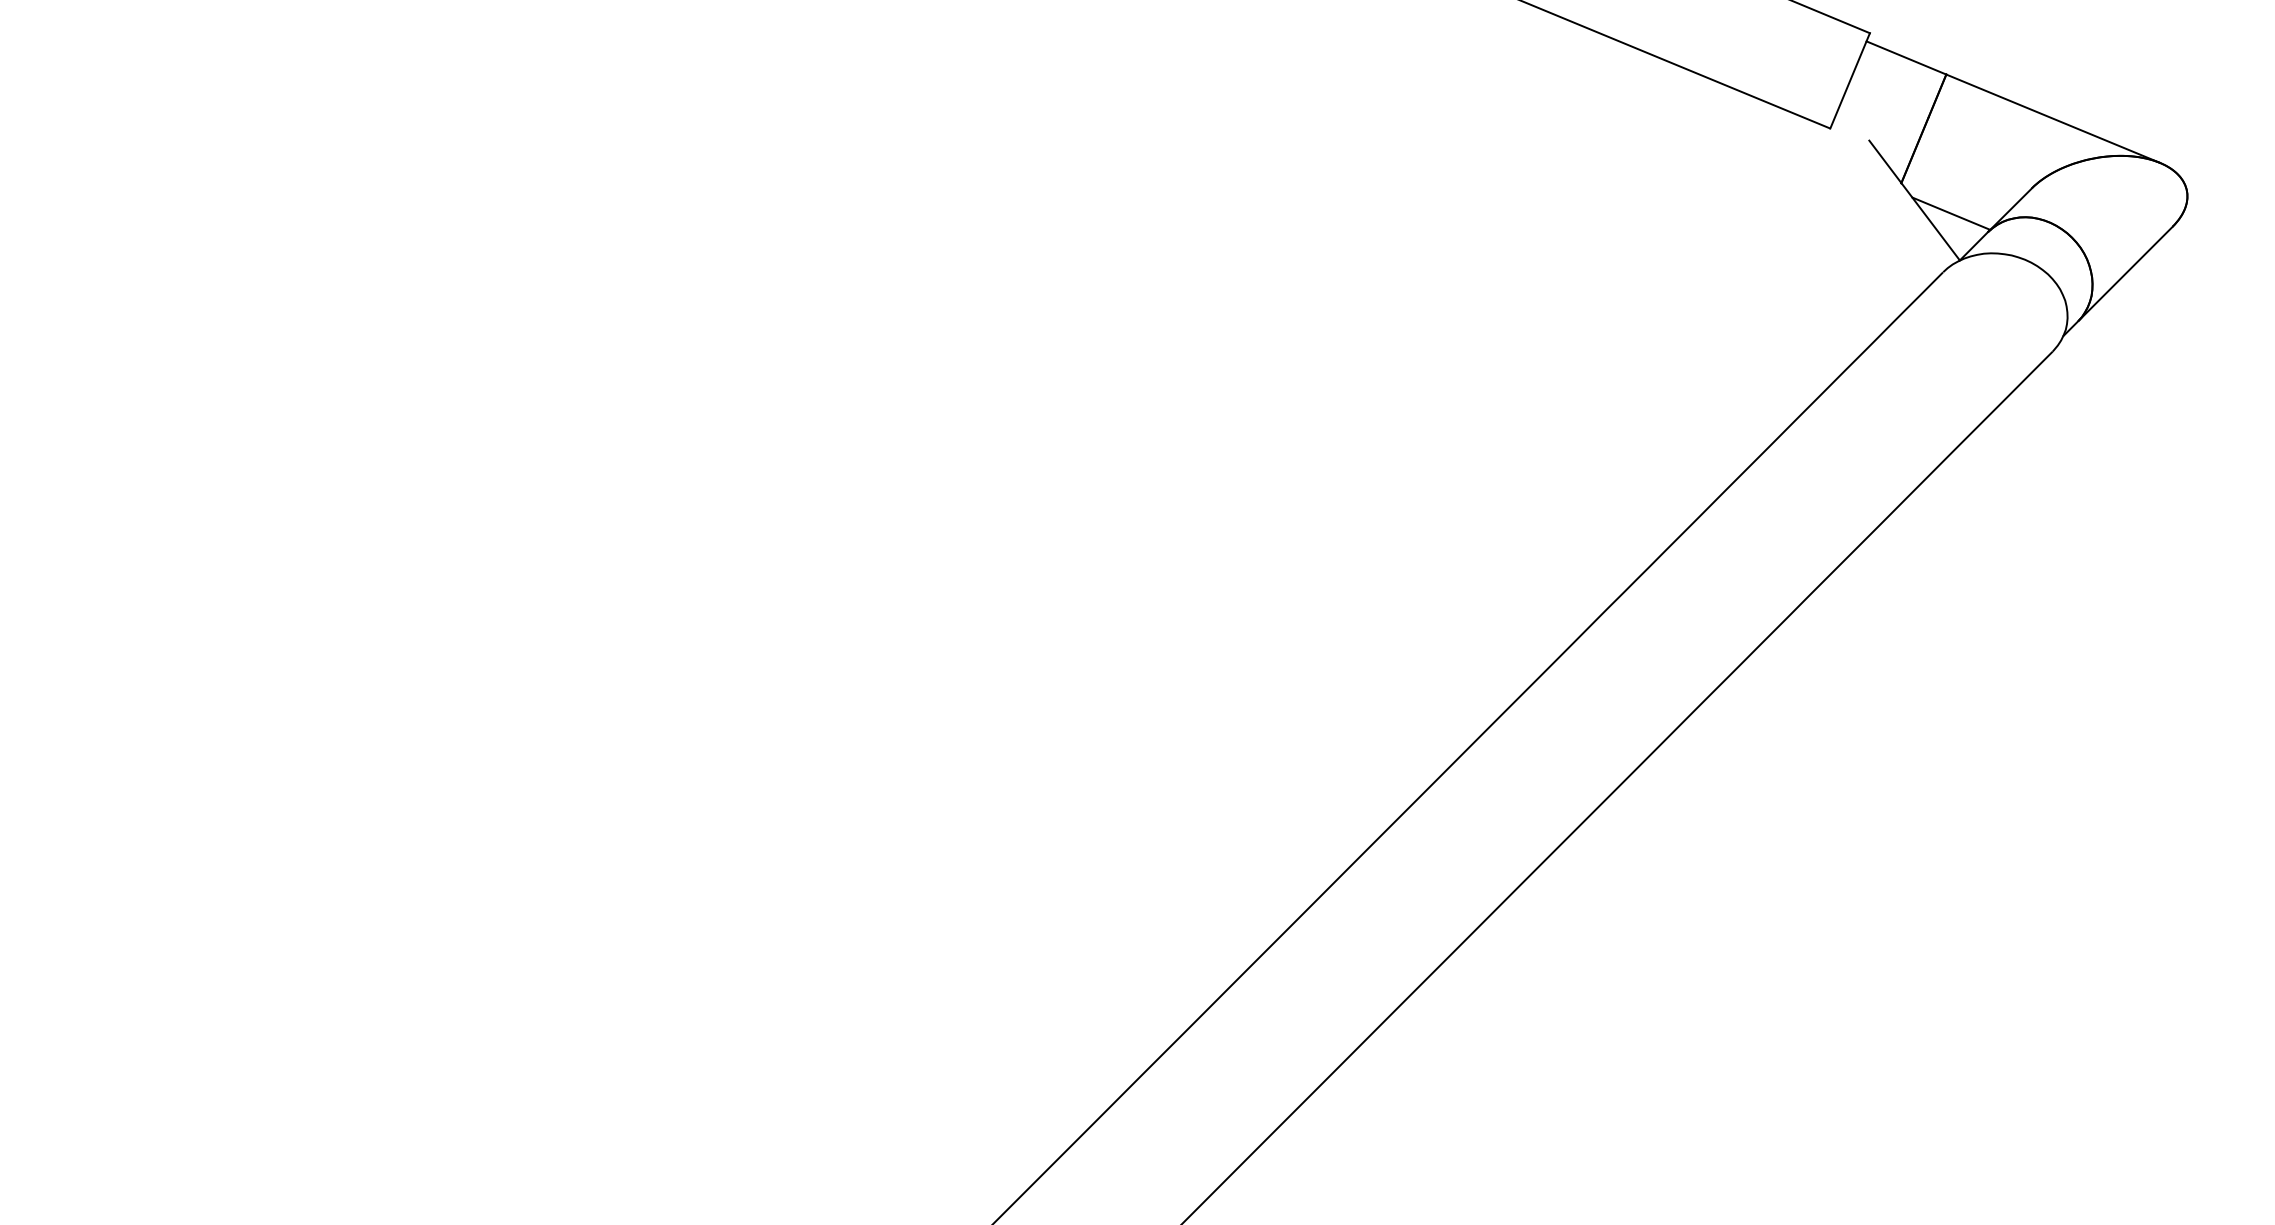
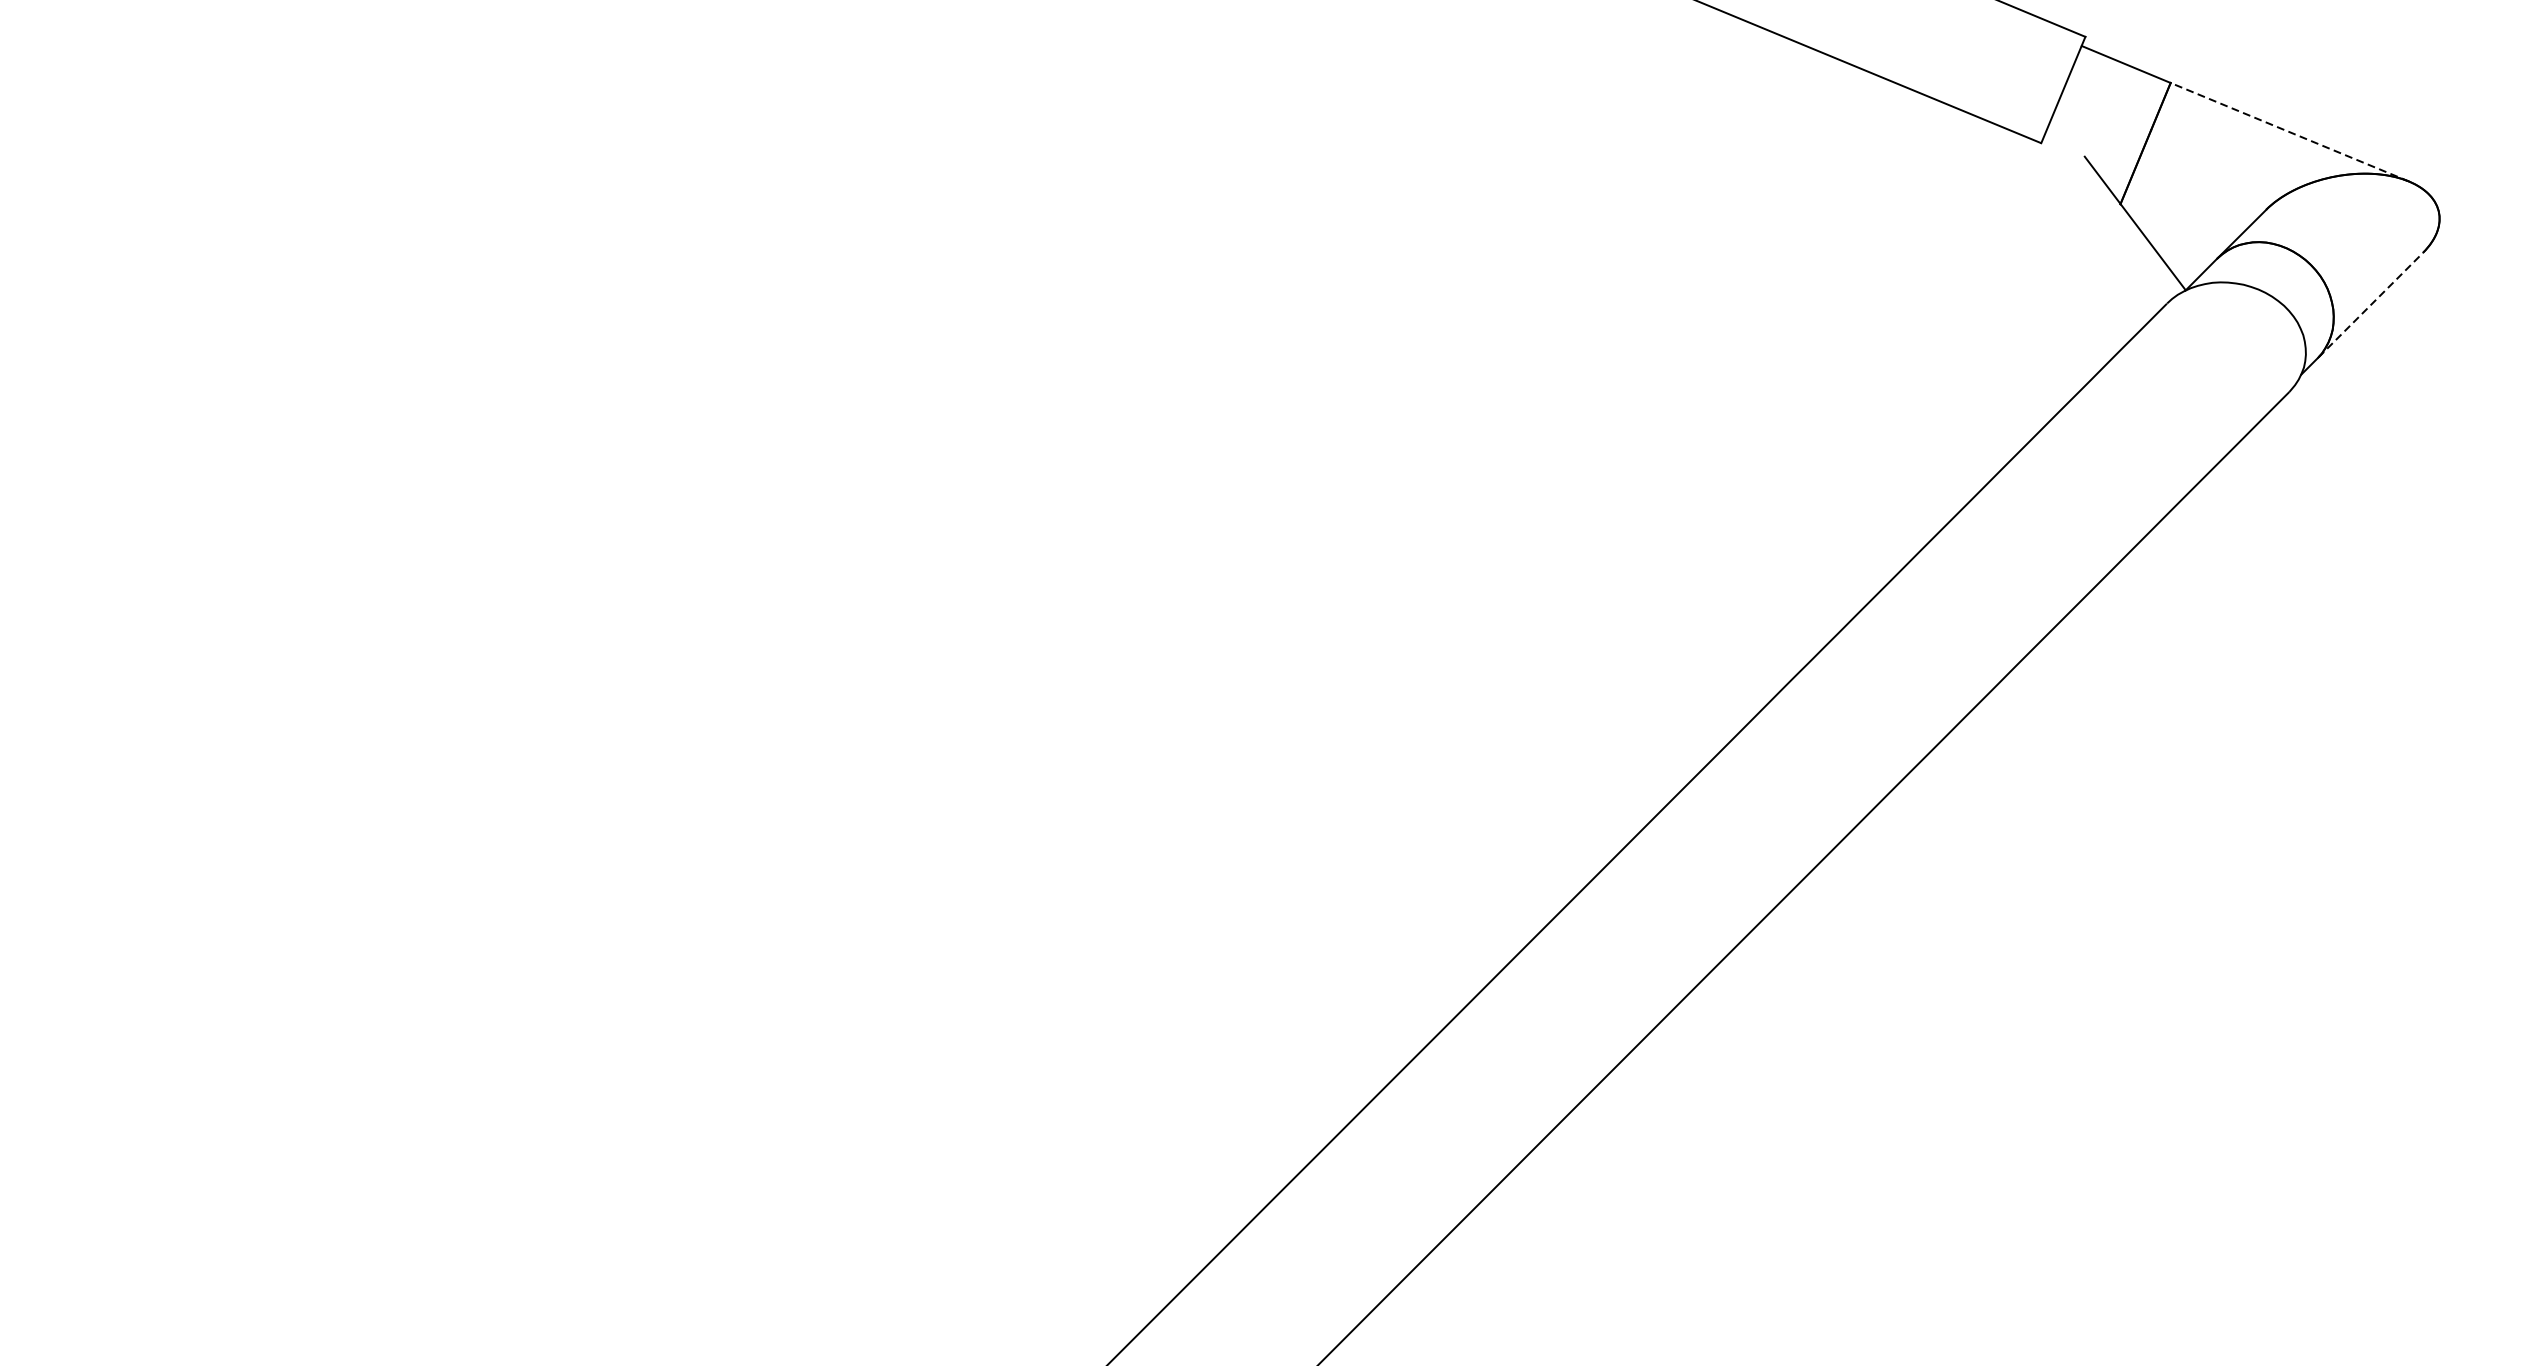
line: (2053, 118) -> (2290, 131), solid -> dashed
line: (1951, 213) -> (2176, 237), removed
line: (2126, 273) -> (2371, 304), solid -> dashed

